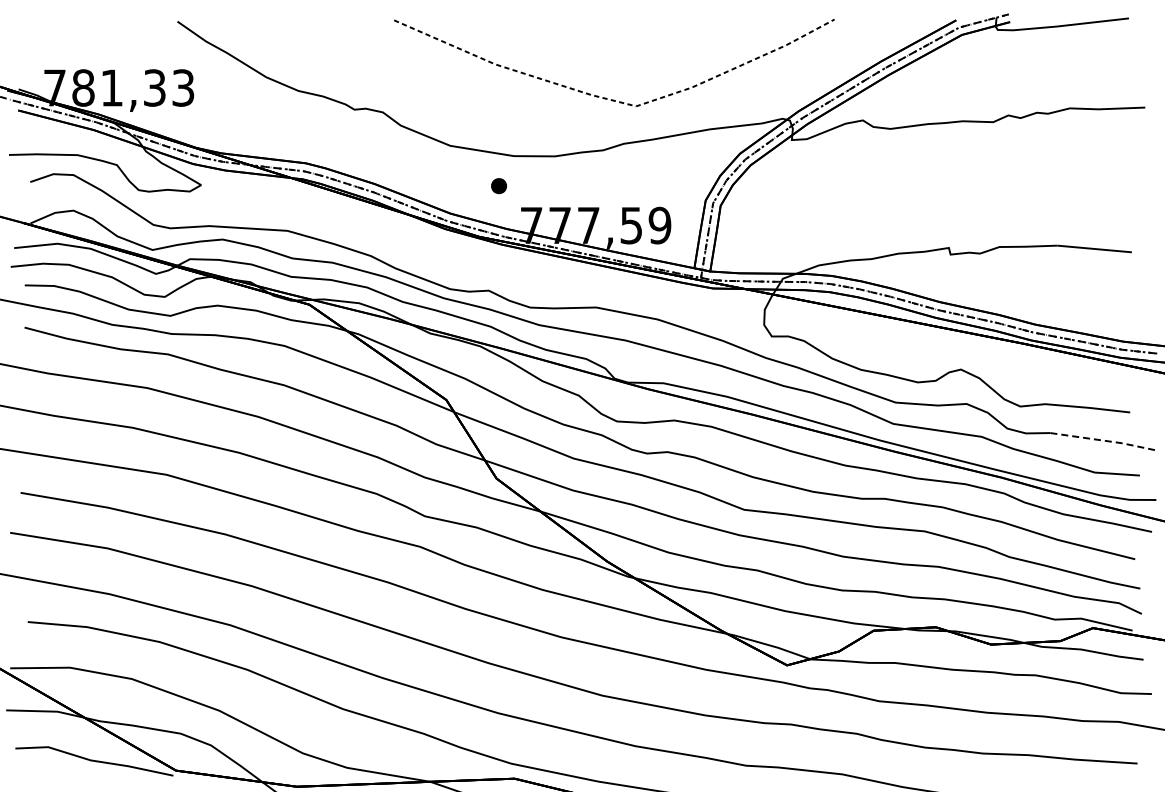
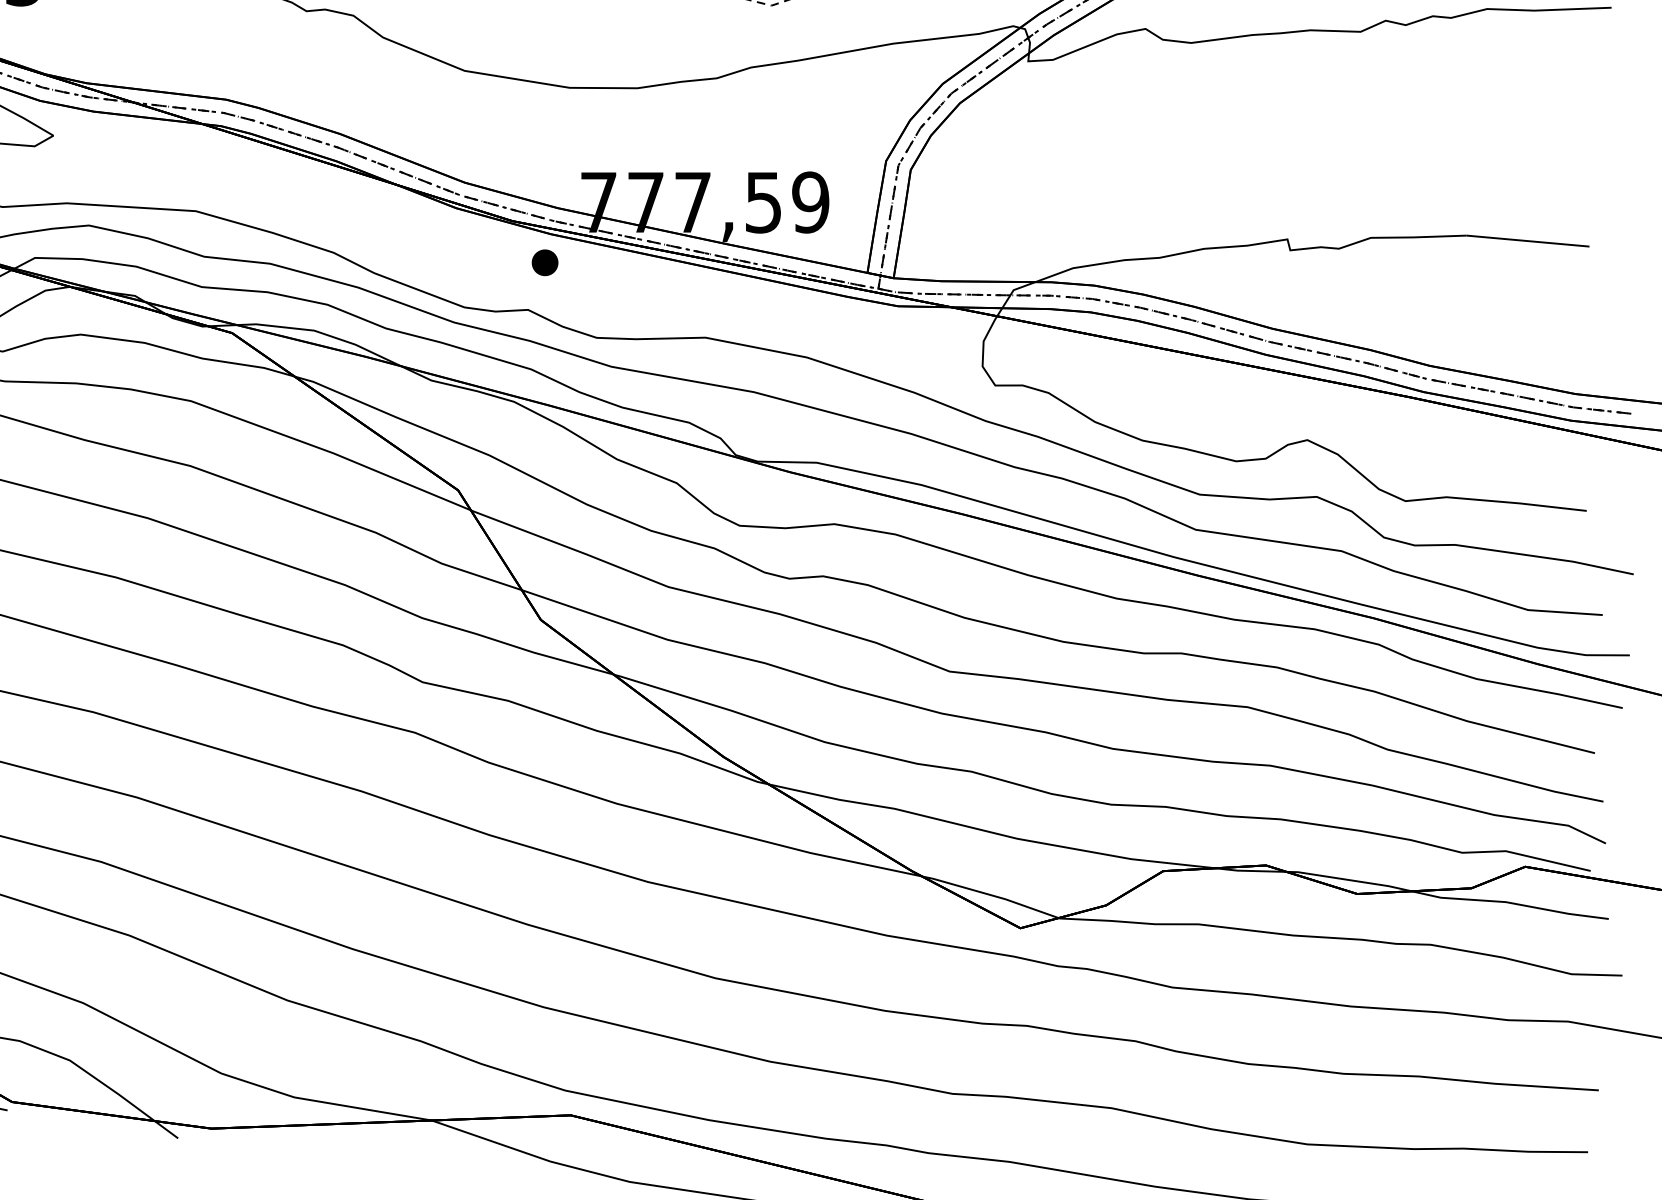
part: (498, 186) -> (544, 263), moved
line: (1105, 440) -> (1545, 557), dashed -> solid

